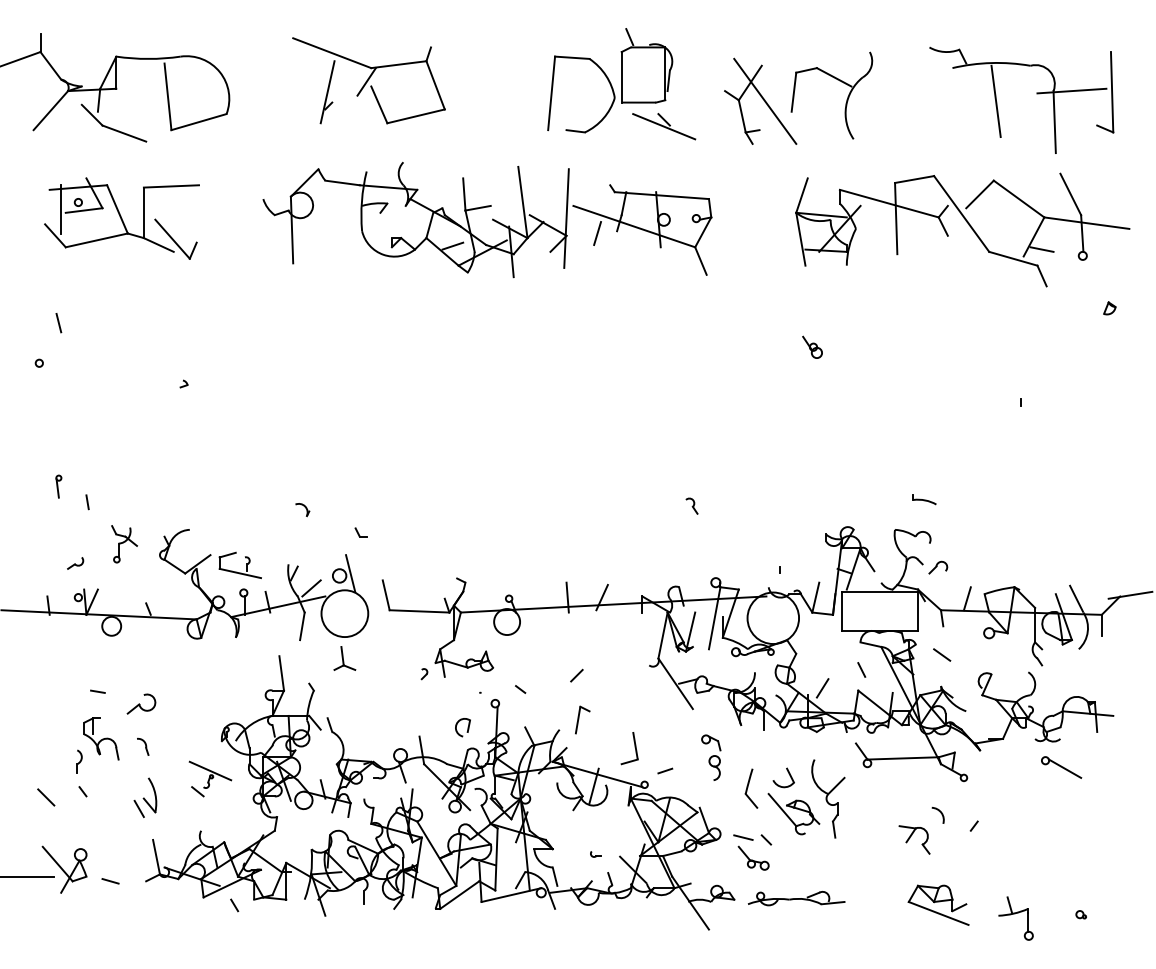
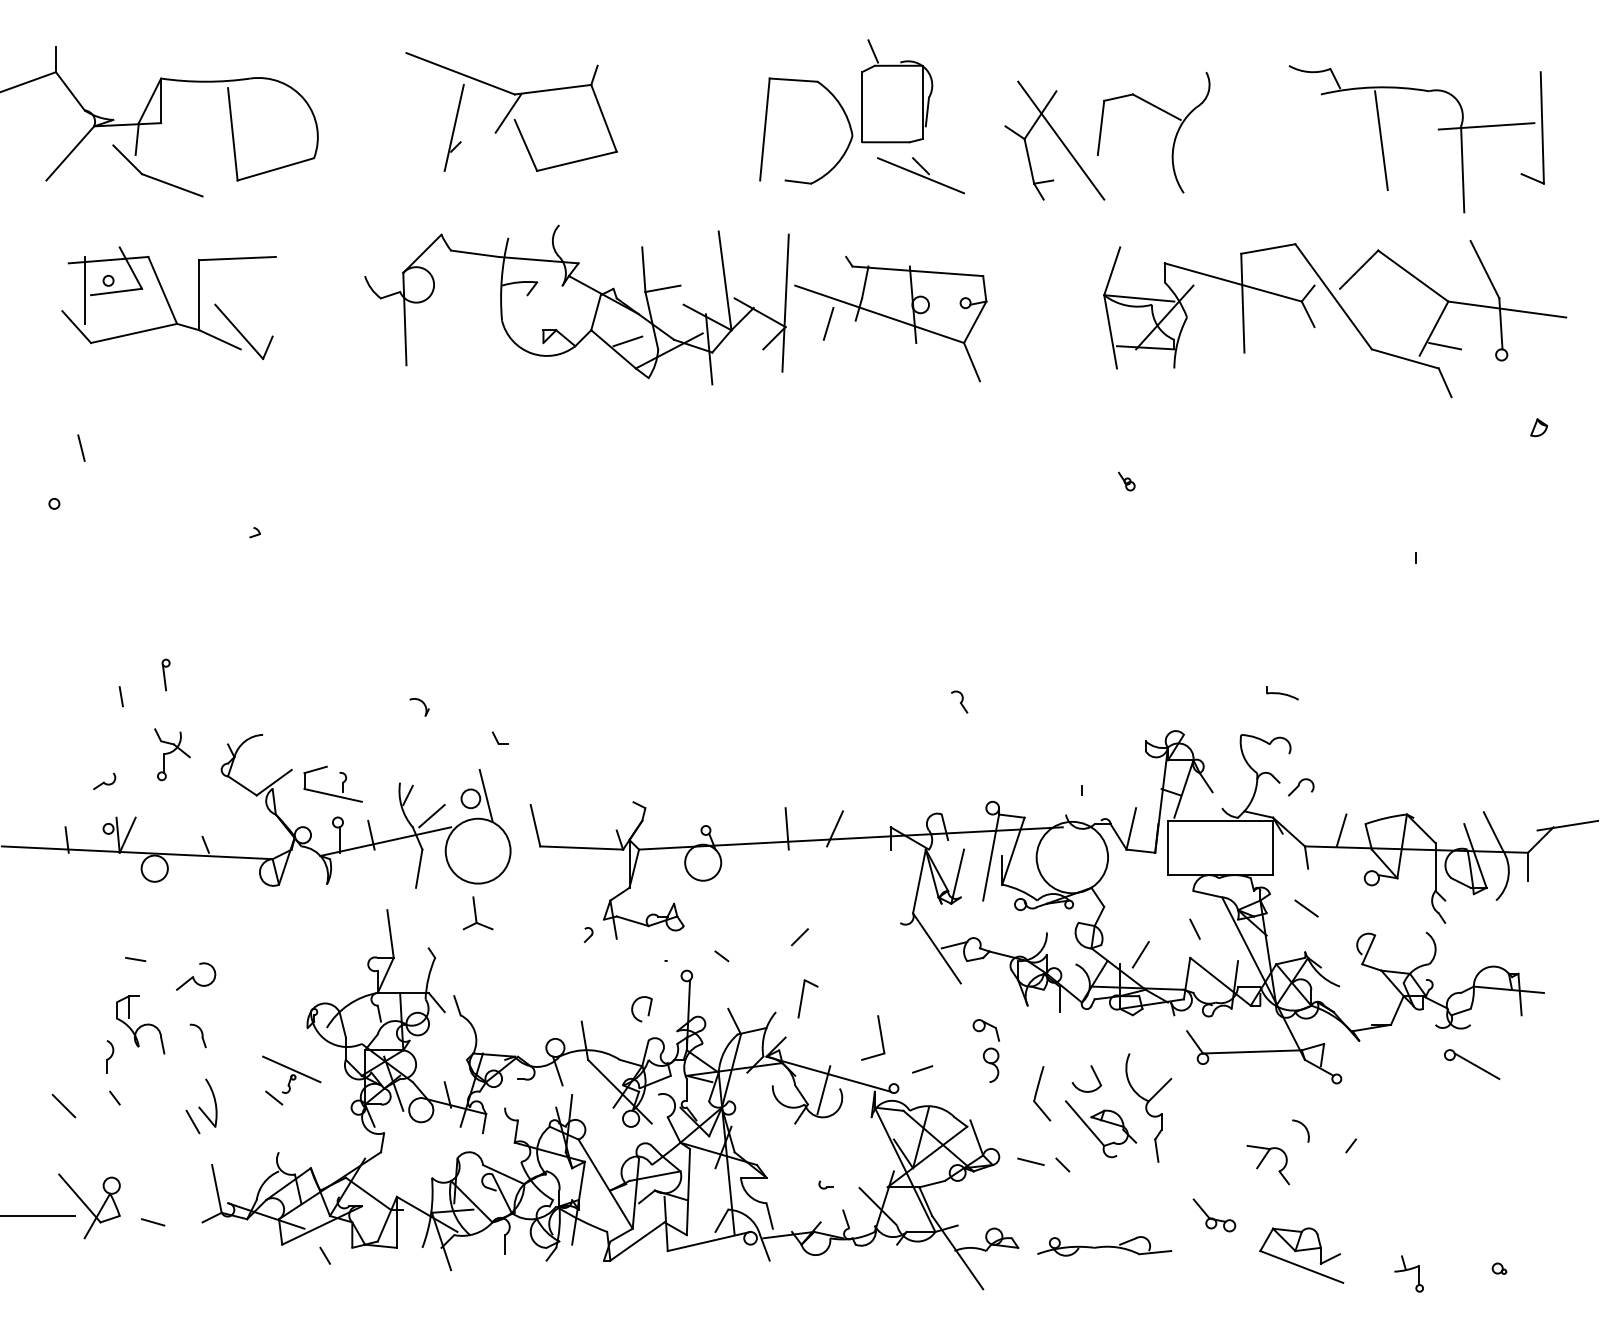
part: (812, 346) -> (1126, 480), size x0.6
part: (58, 486) -> (165, 674), moved
part: (753, 857) -> (1214, 1214), moved
part: (1015, 918) -> (1408, 1273), size x0.6

